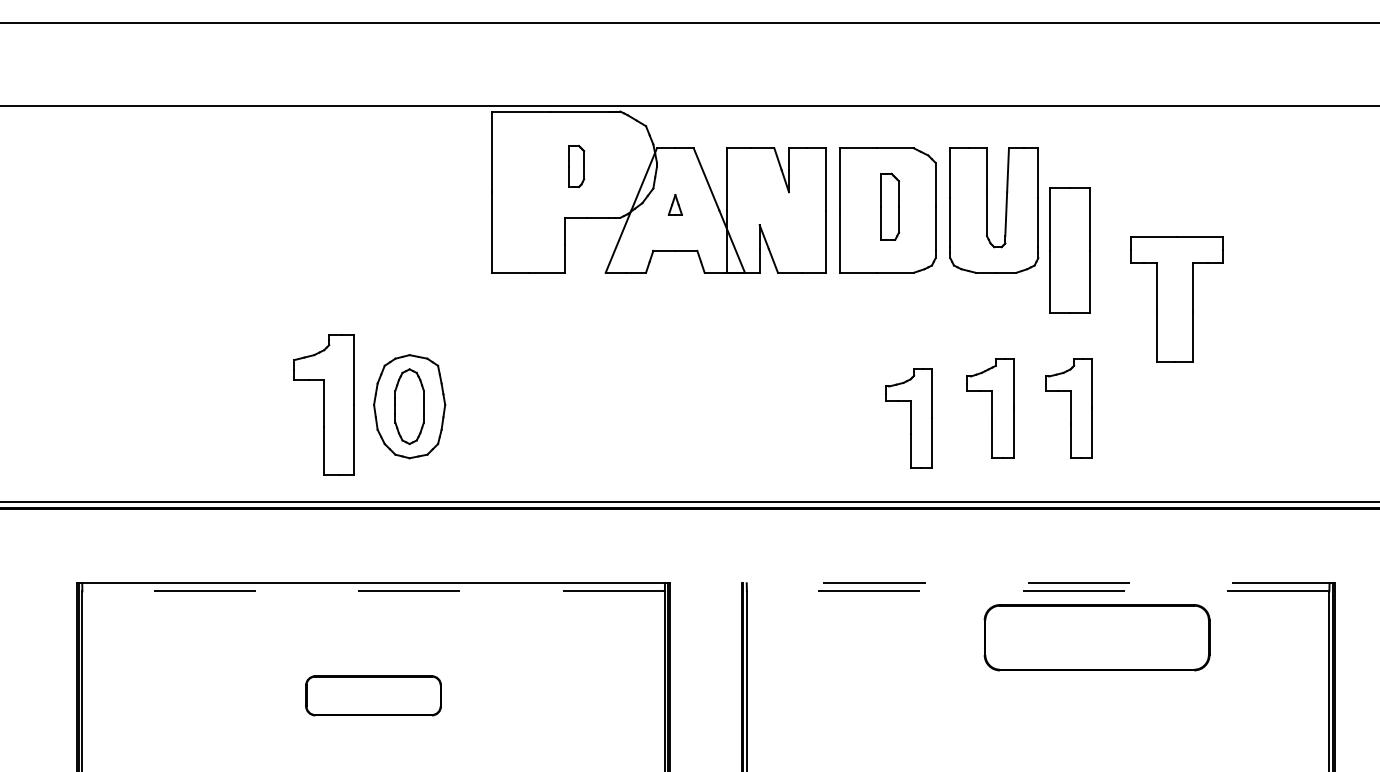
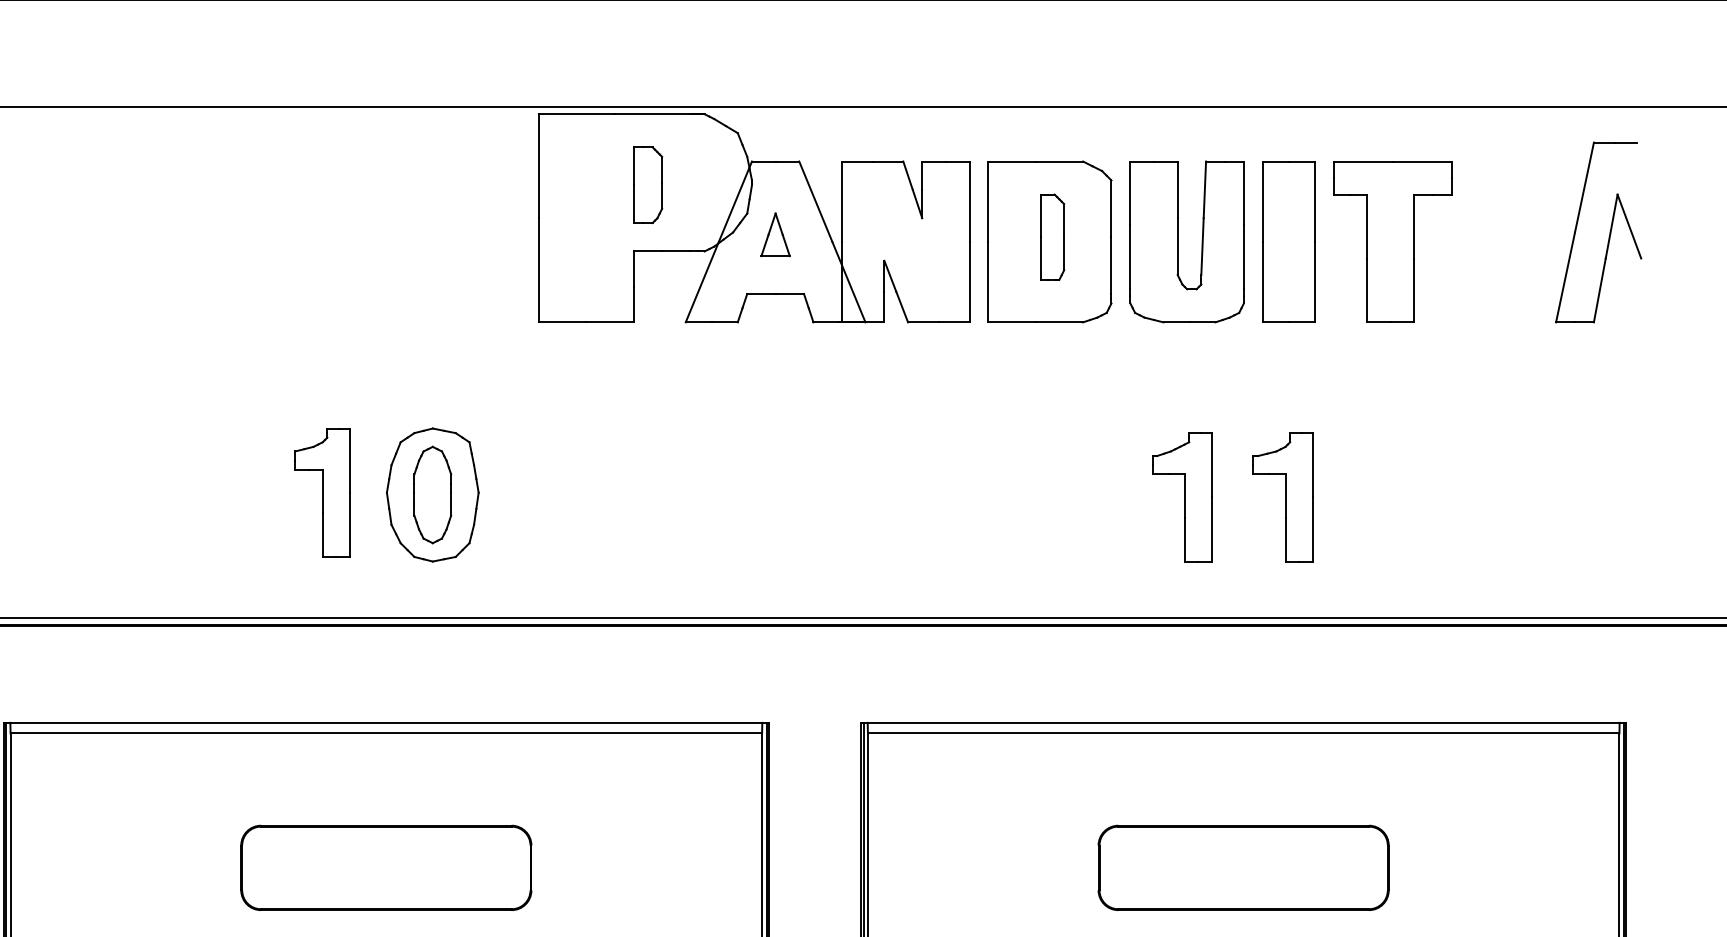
part: (576, 166) -> (648, 185), size x1.43
part: (1321, 202) -> (1609, 231), added
part: (675, 204) -> (775, 234), size x1.67
part: (1069, 250) -> (1288, 241), moved
part: (1176, 299) -> (1392, 241), moved
part: (324, 404) -> (322, 492), size x0.71
part: (908, 418) -> (1076, 510), removed
line: (1037, 583) -> (1242, 723), dashed -> solid
line: (373, 591) -> (386, 733), dashed -> solid
line: (1037, 591) -> (1242, 733), dashed -> solid
part: (1096, 637) -> (1242, 867), moved
part: (373, 695) -> (386, 867), size x1.67

